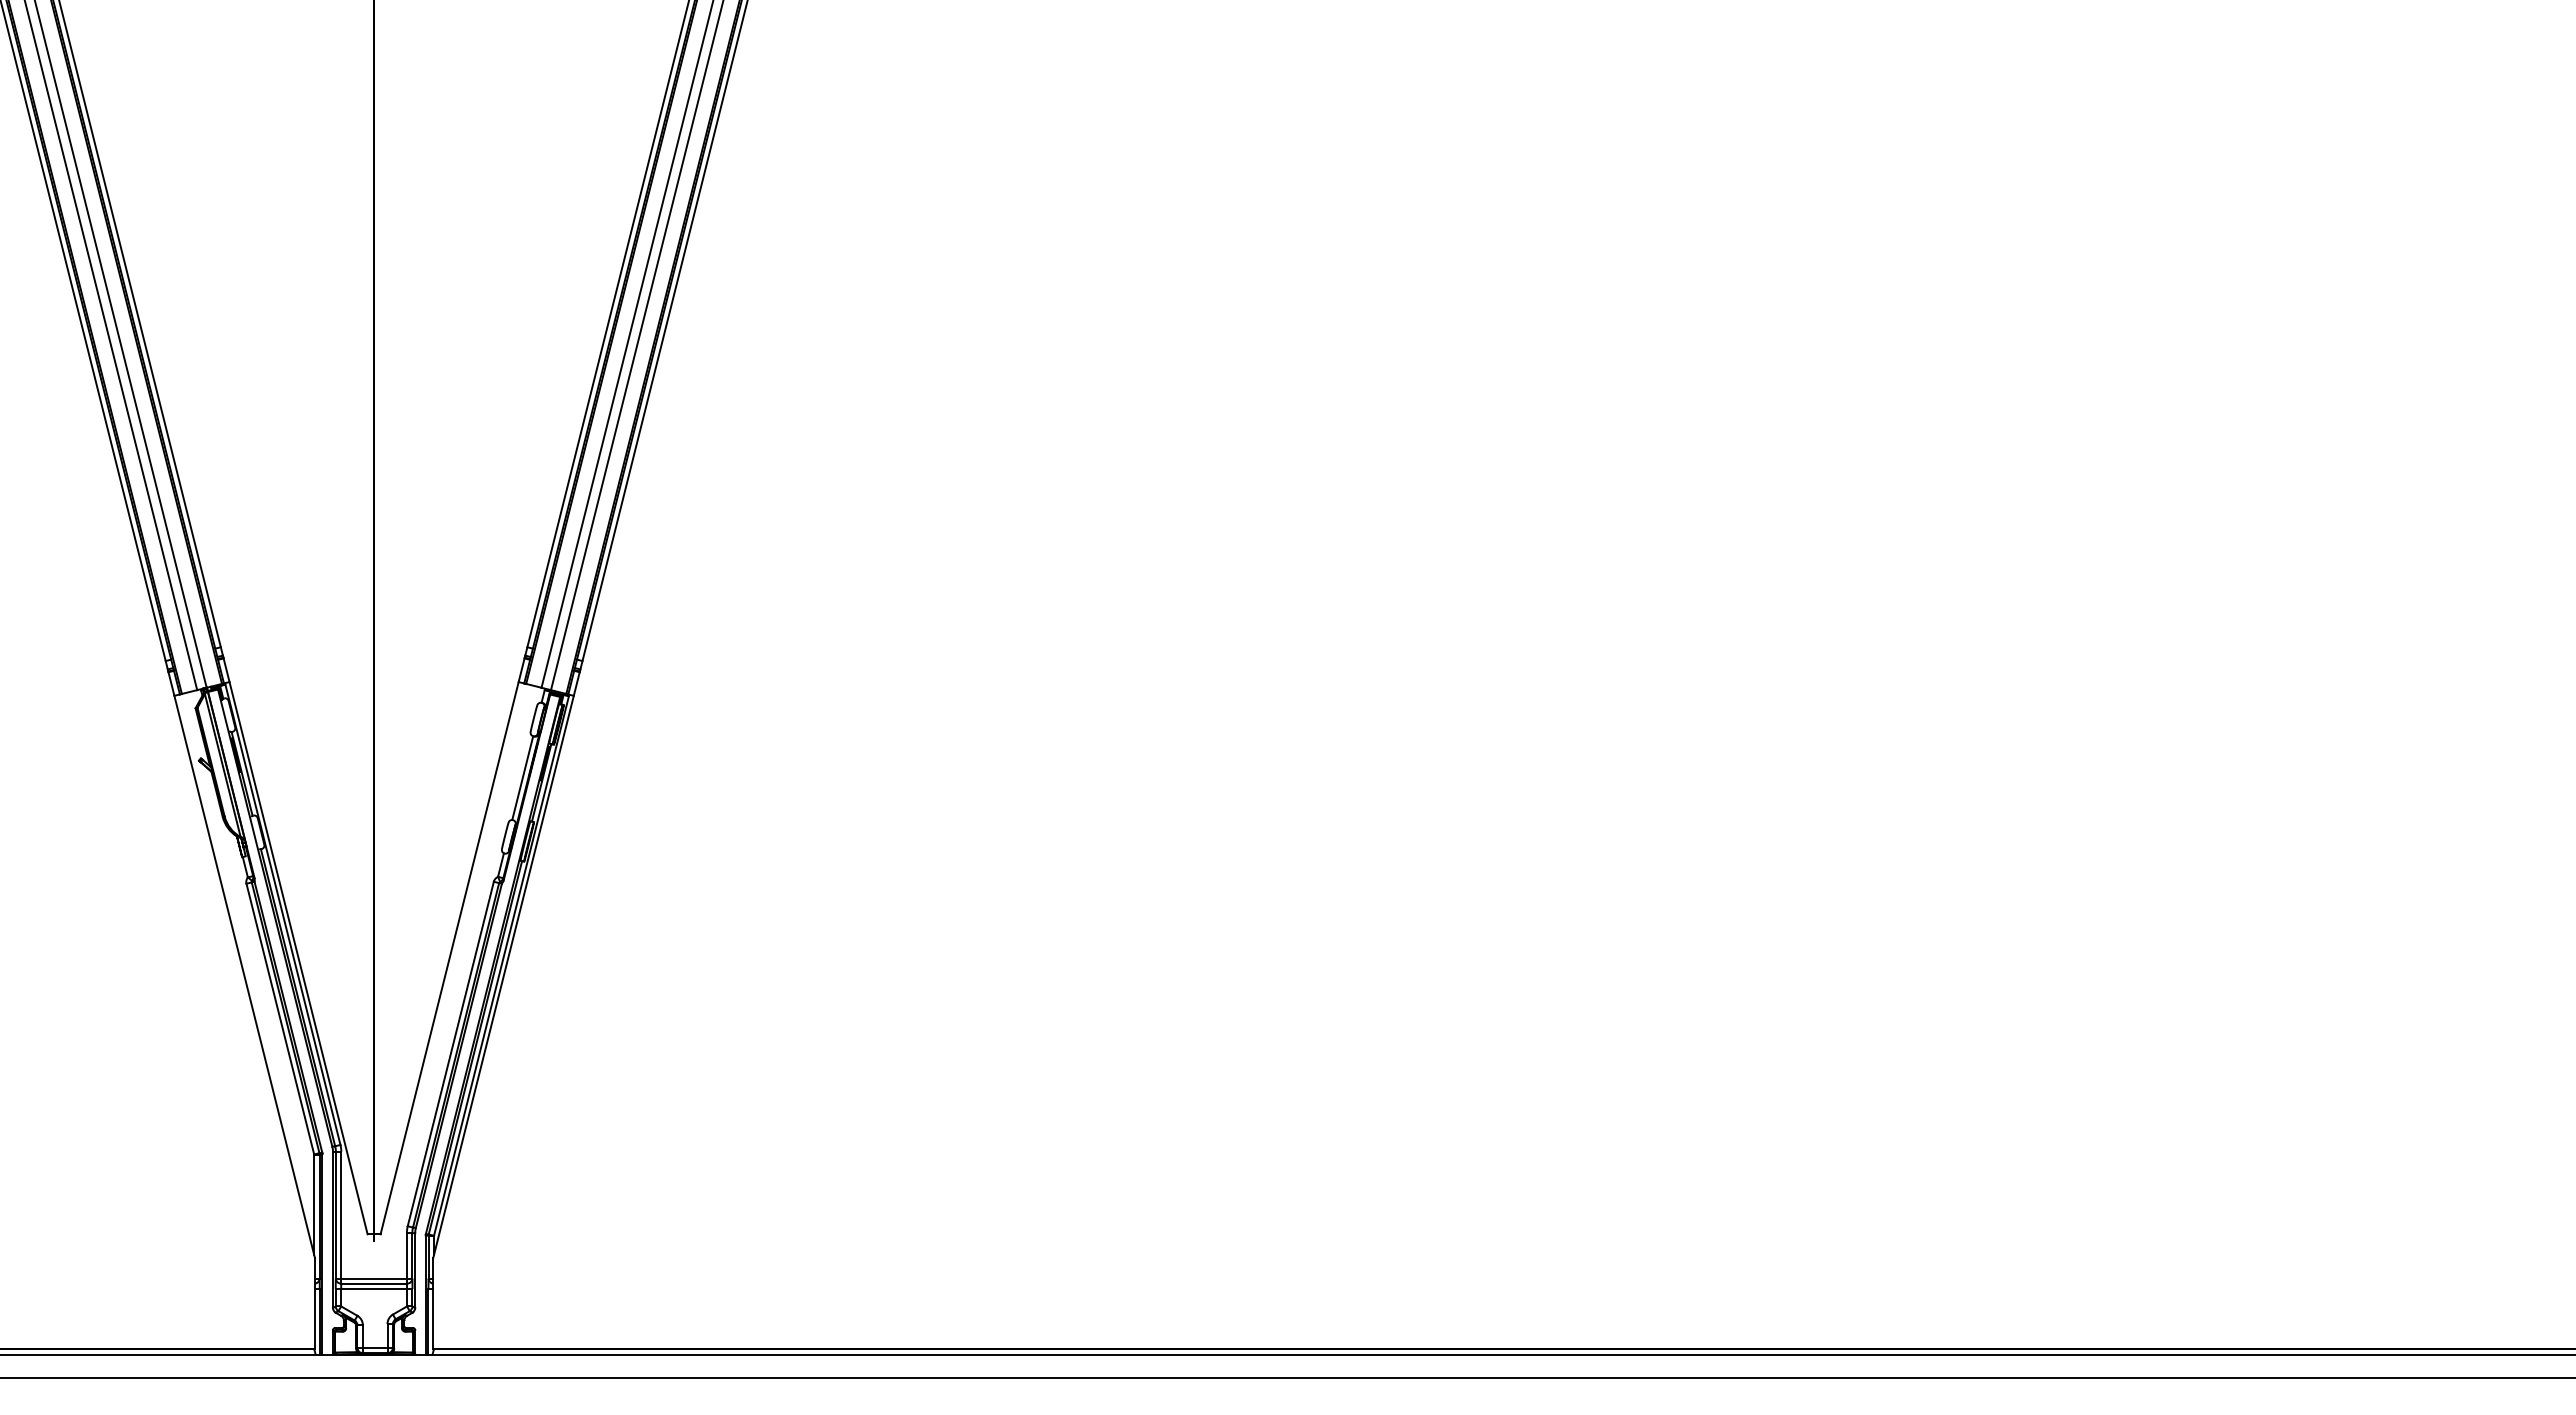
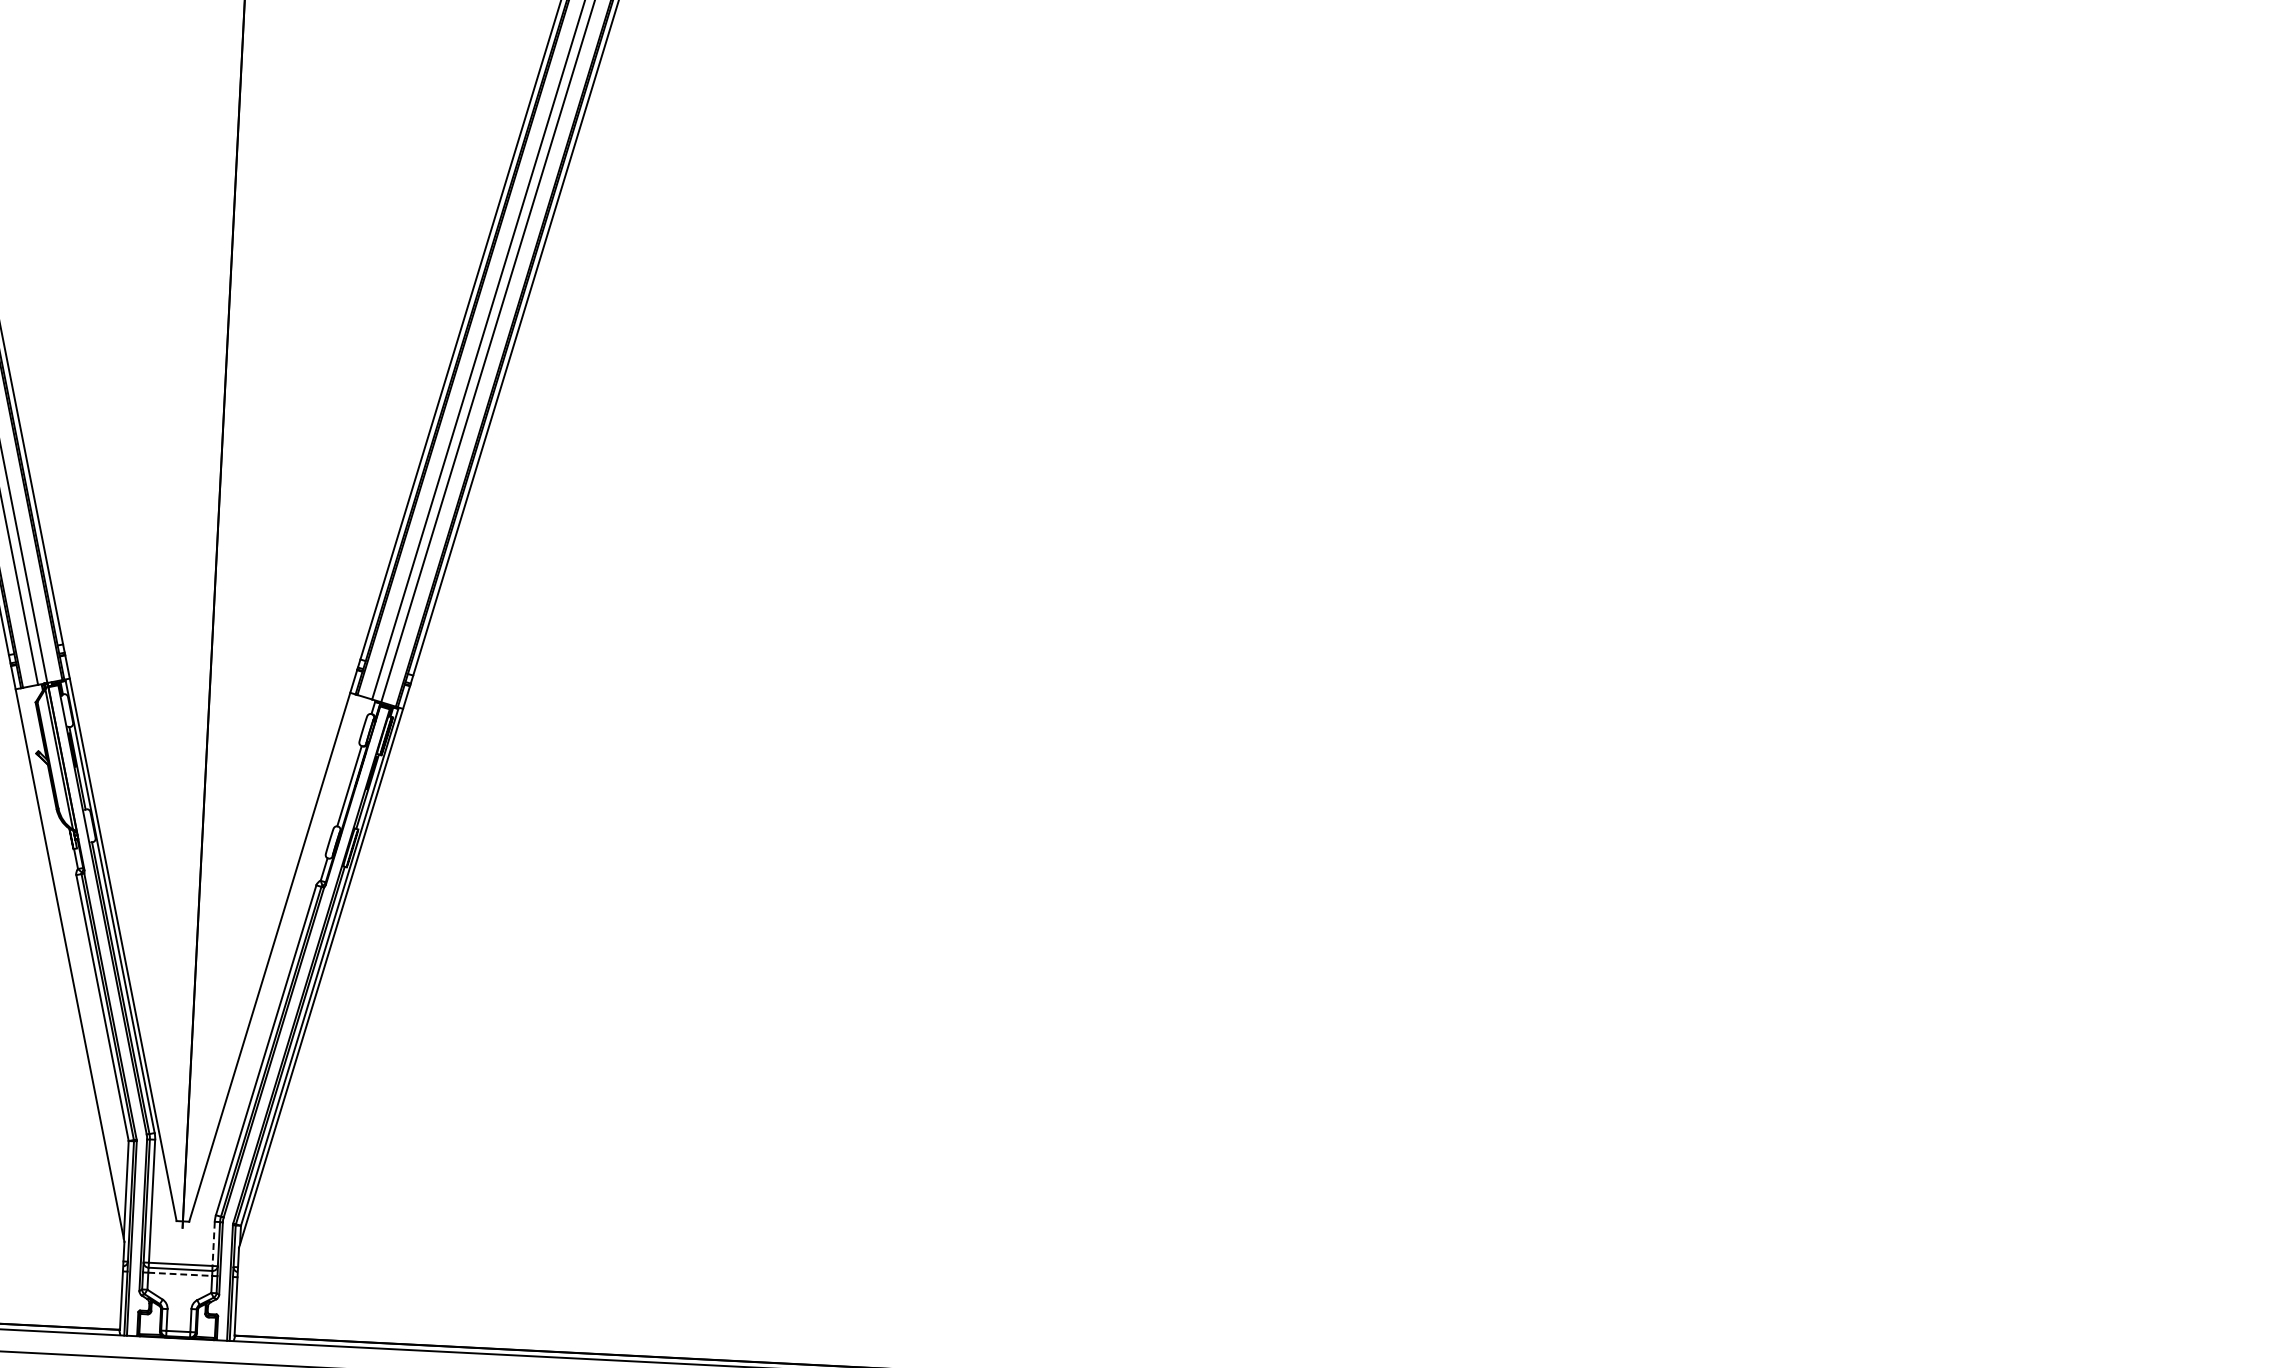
line: (406, 1255) -> (213, 1243), solid -> dashed
line: (374, 1288) -> (180, 1273), solid -> dashed

